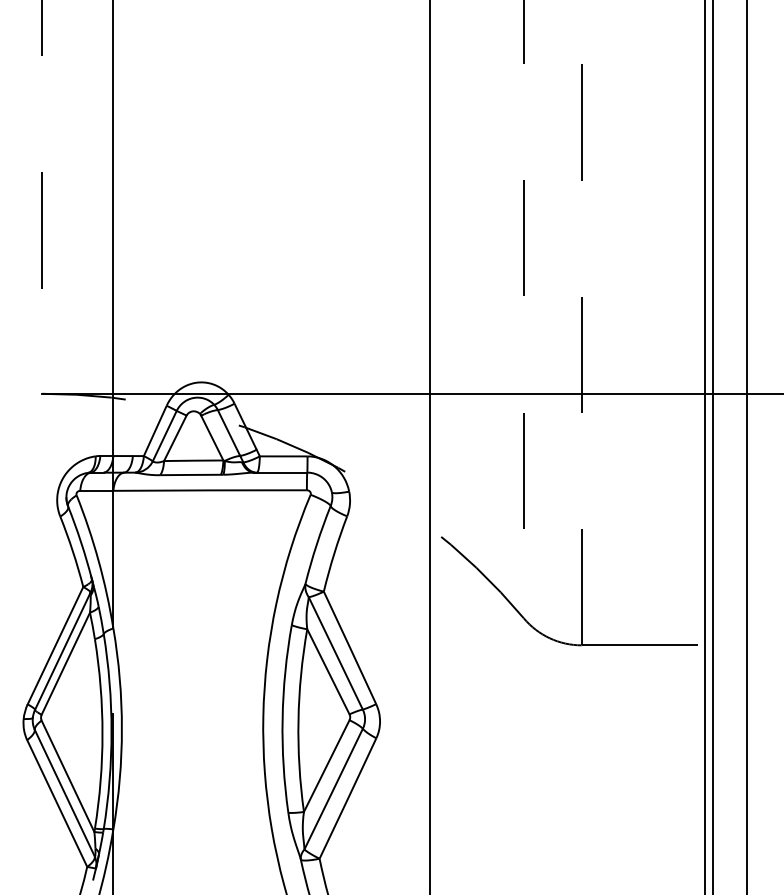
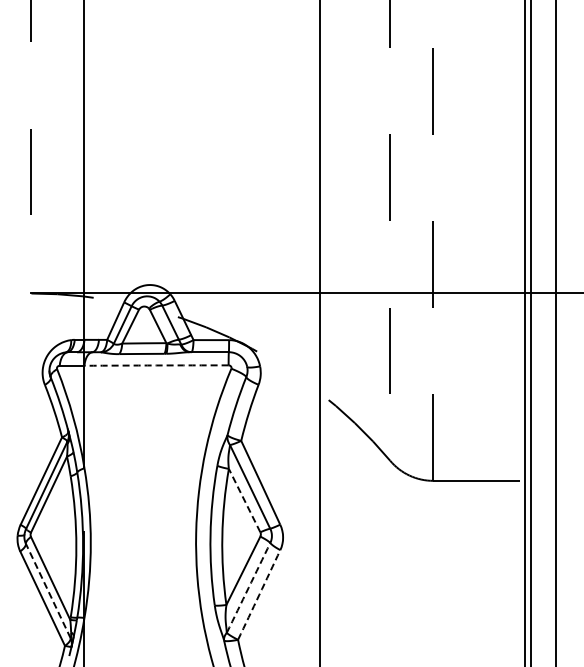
arc: (210, 490) -> (156, 365), solid -> dashed
line: (328, 671) -> (244, 500), solid -> dashed
arc: (333, 789) -> (248, 588), solid -> dashed
line: (65, 792) -> (48, 590), solid -> dashed
arc: (348, 797) -> (259, 594), solid -> dashed

